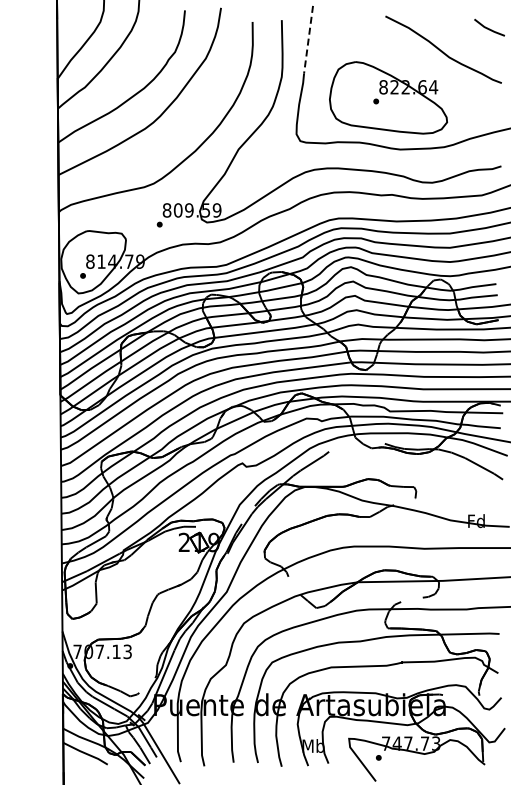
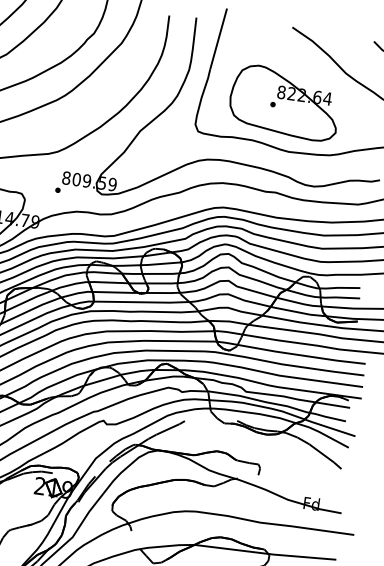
line: (308, 40) -> (218, 39), dashed -> solid

